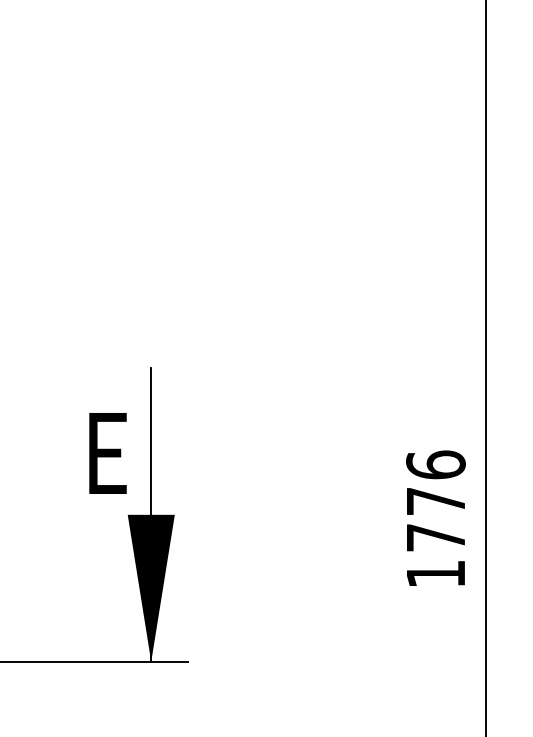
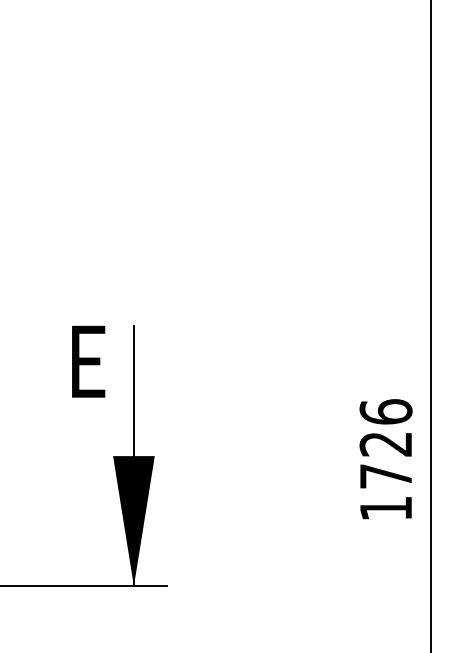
text: (107, 453) -> (88, 361), moved
text: (435, 501) -> (385, 444), 1776 -> 1726

